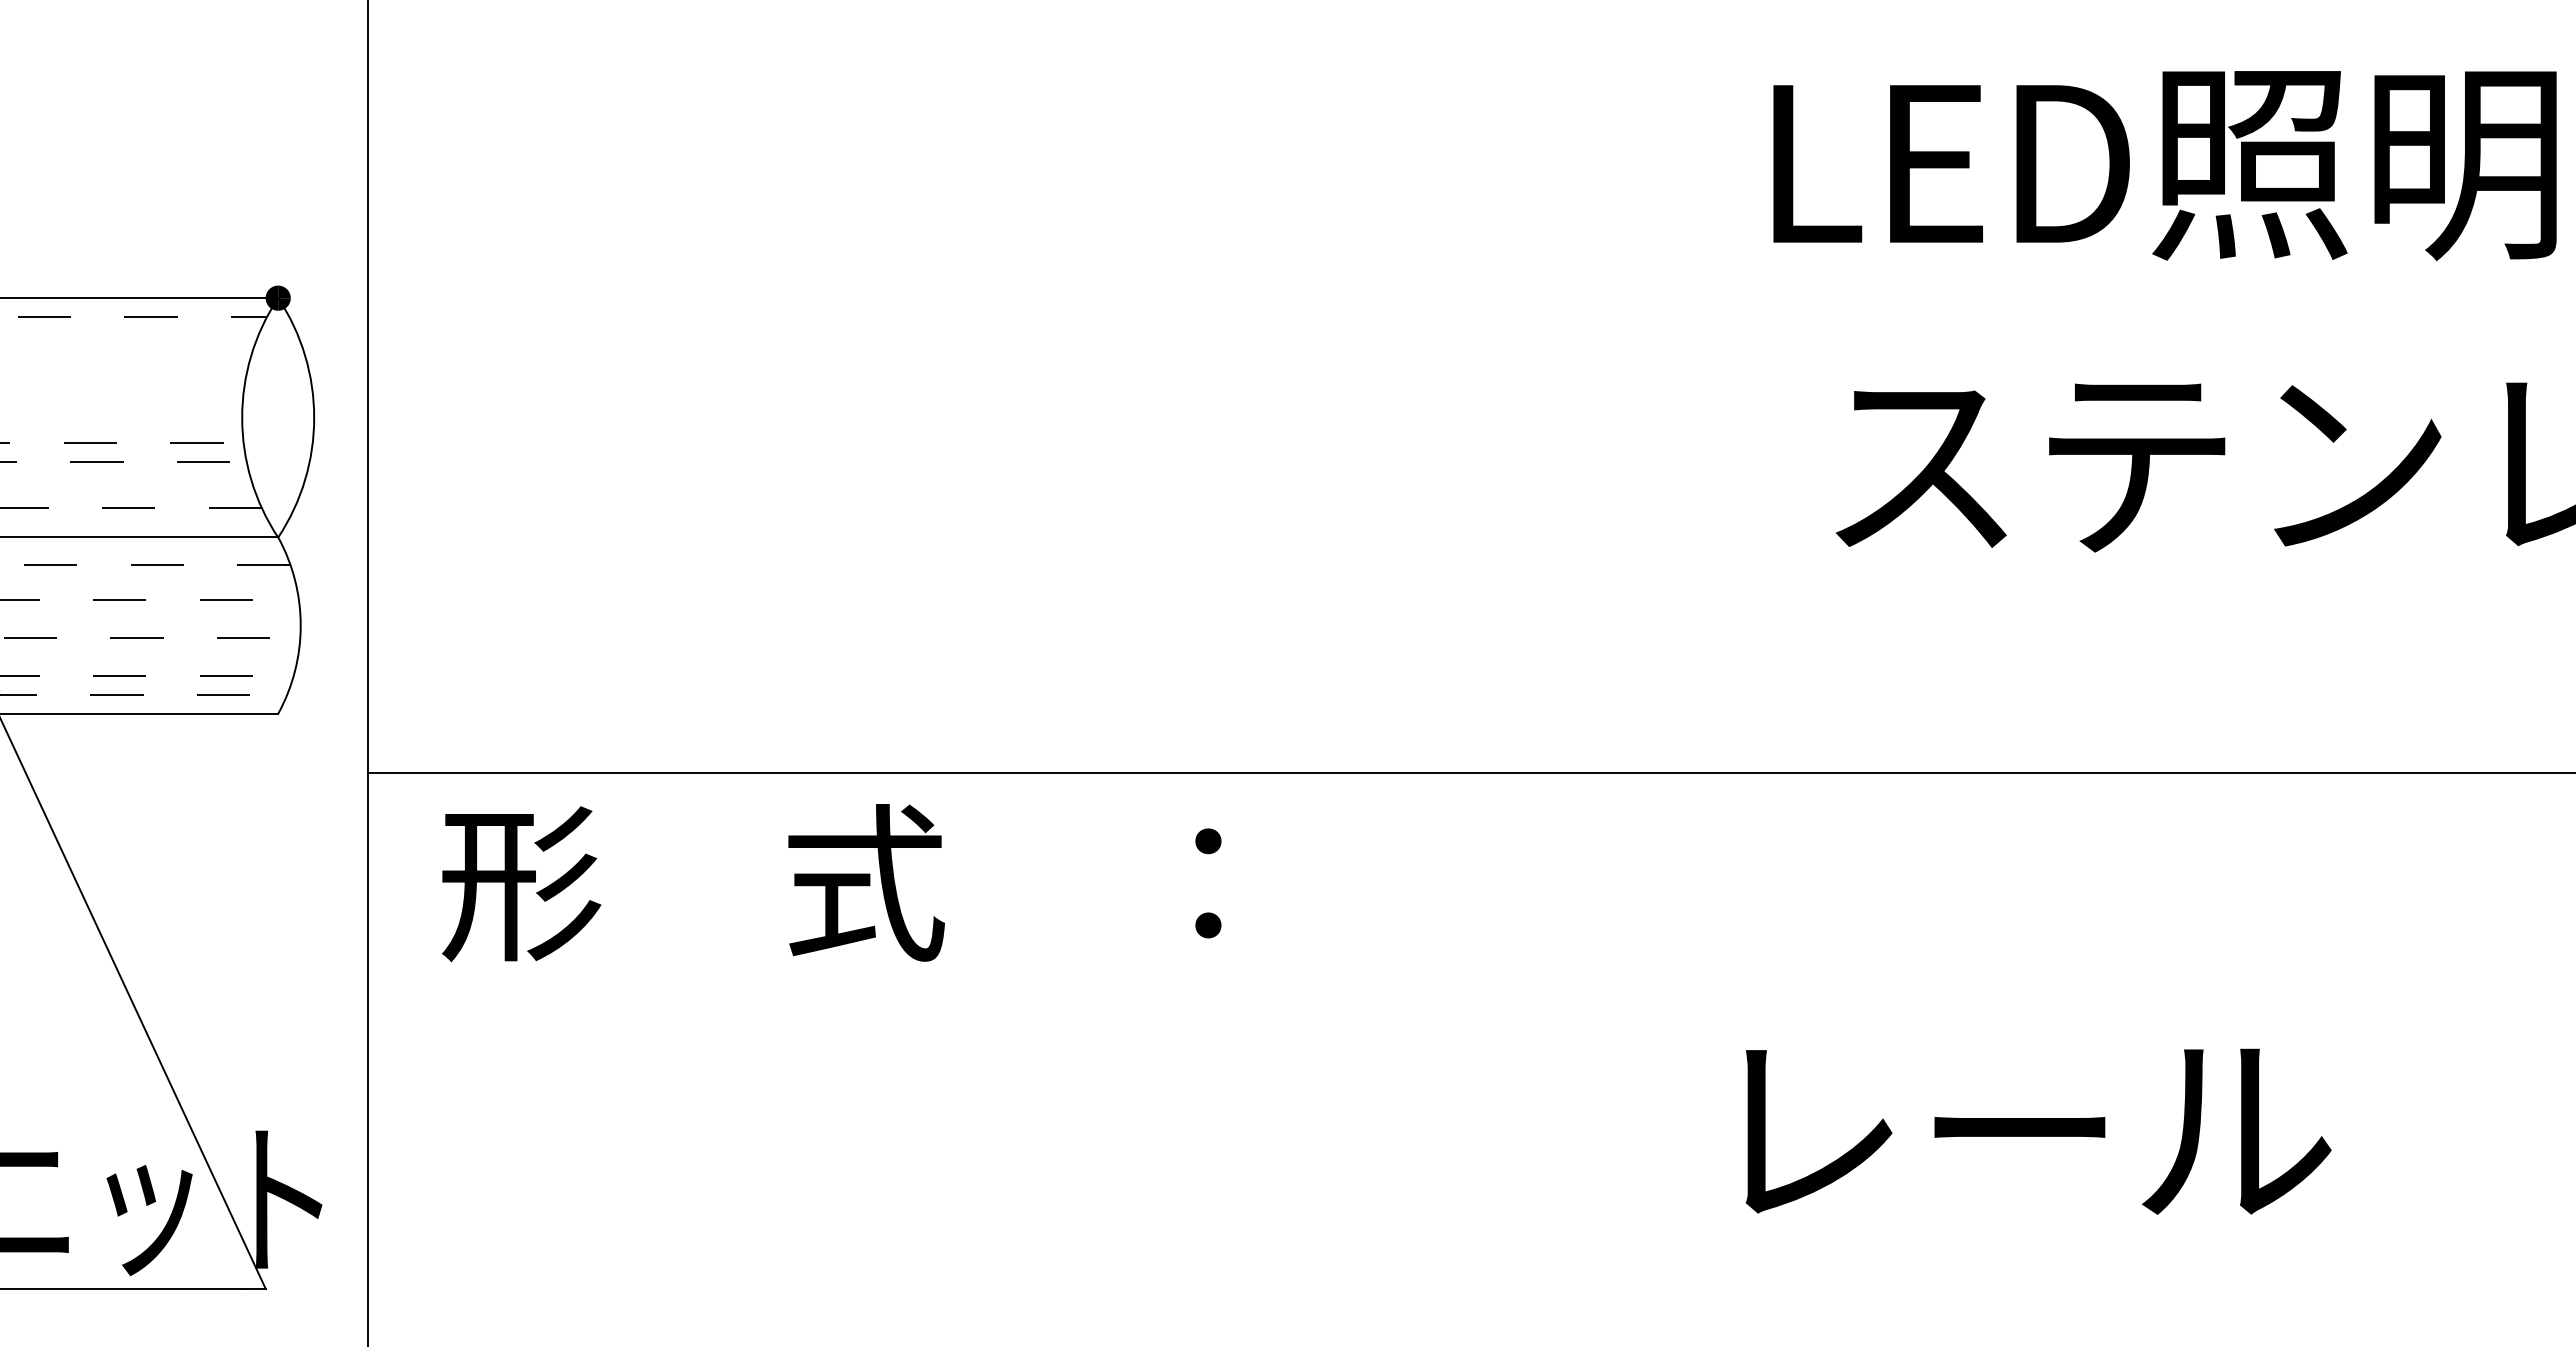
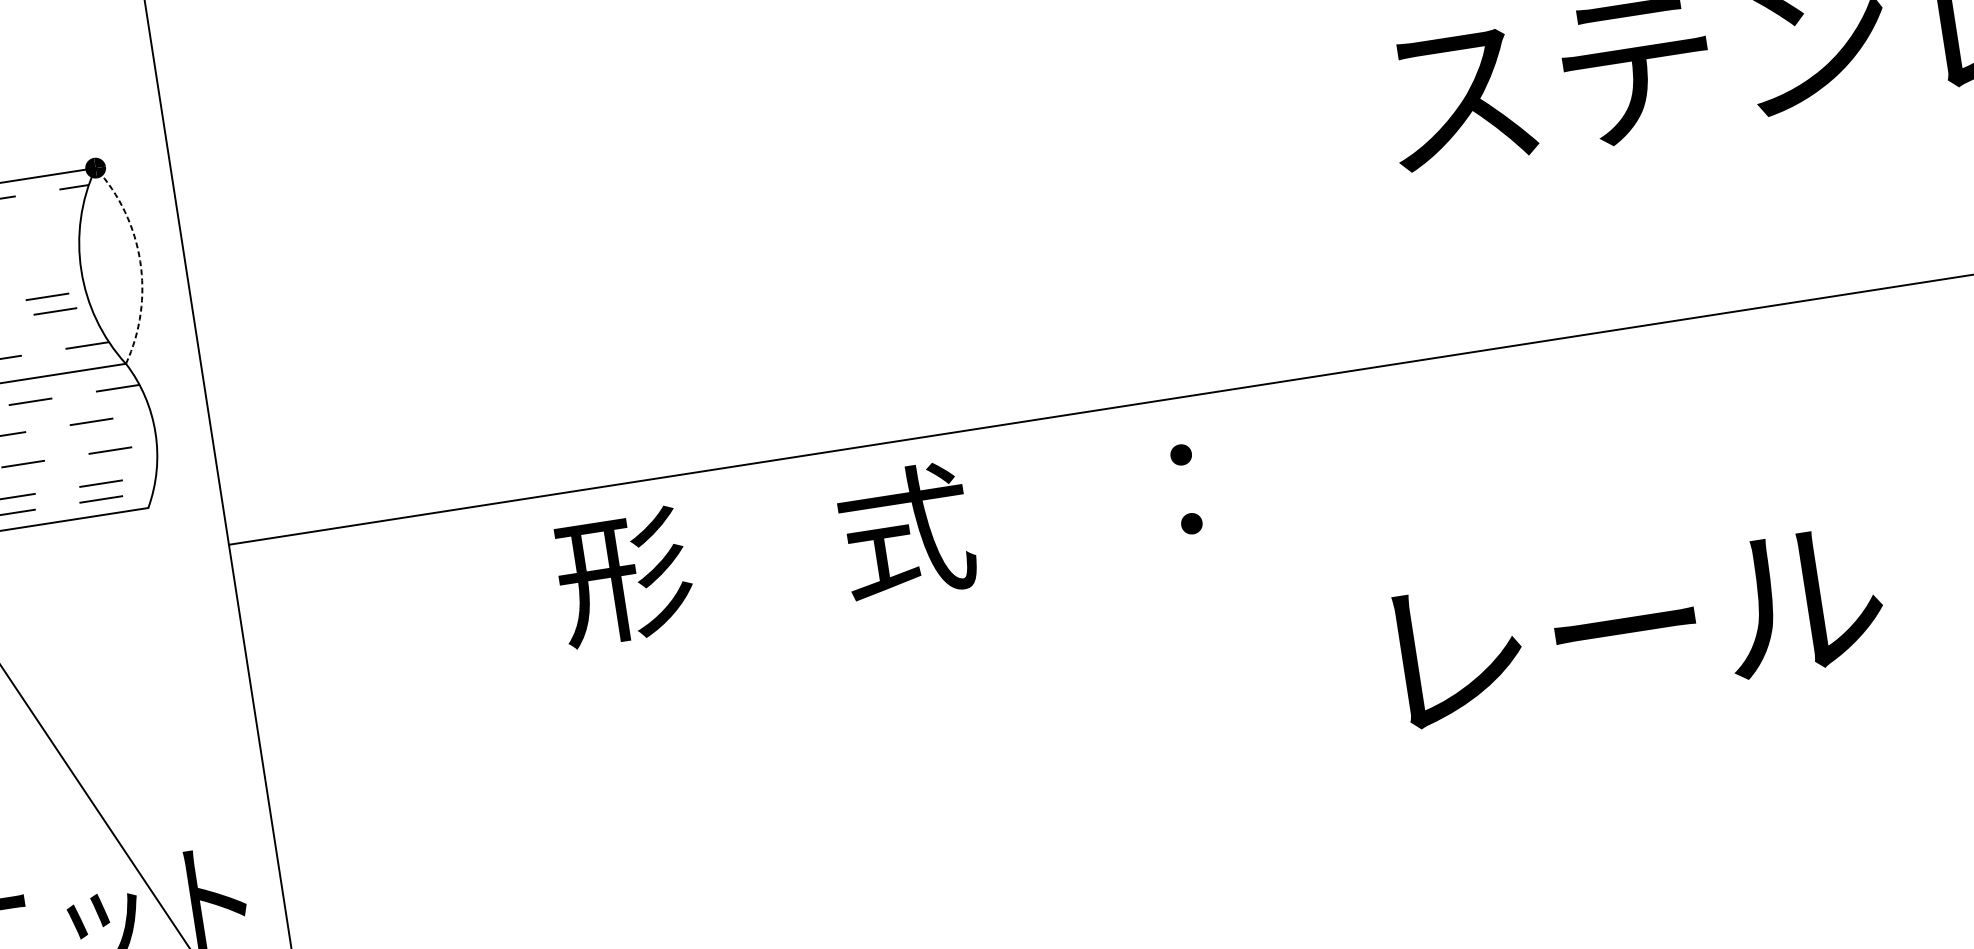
arc: (314, 417) -> (140, 261), solid -> dashed
text: (831, 883) -> (878, 537), moved

